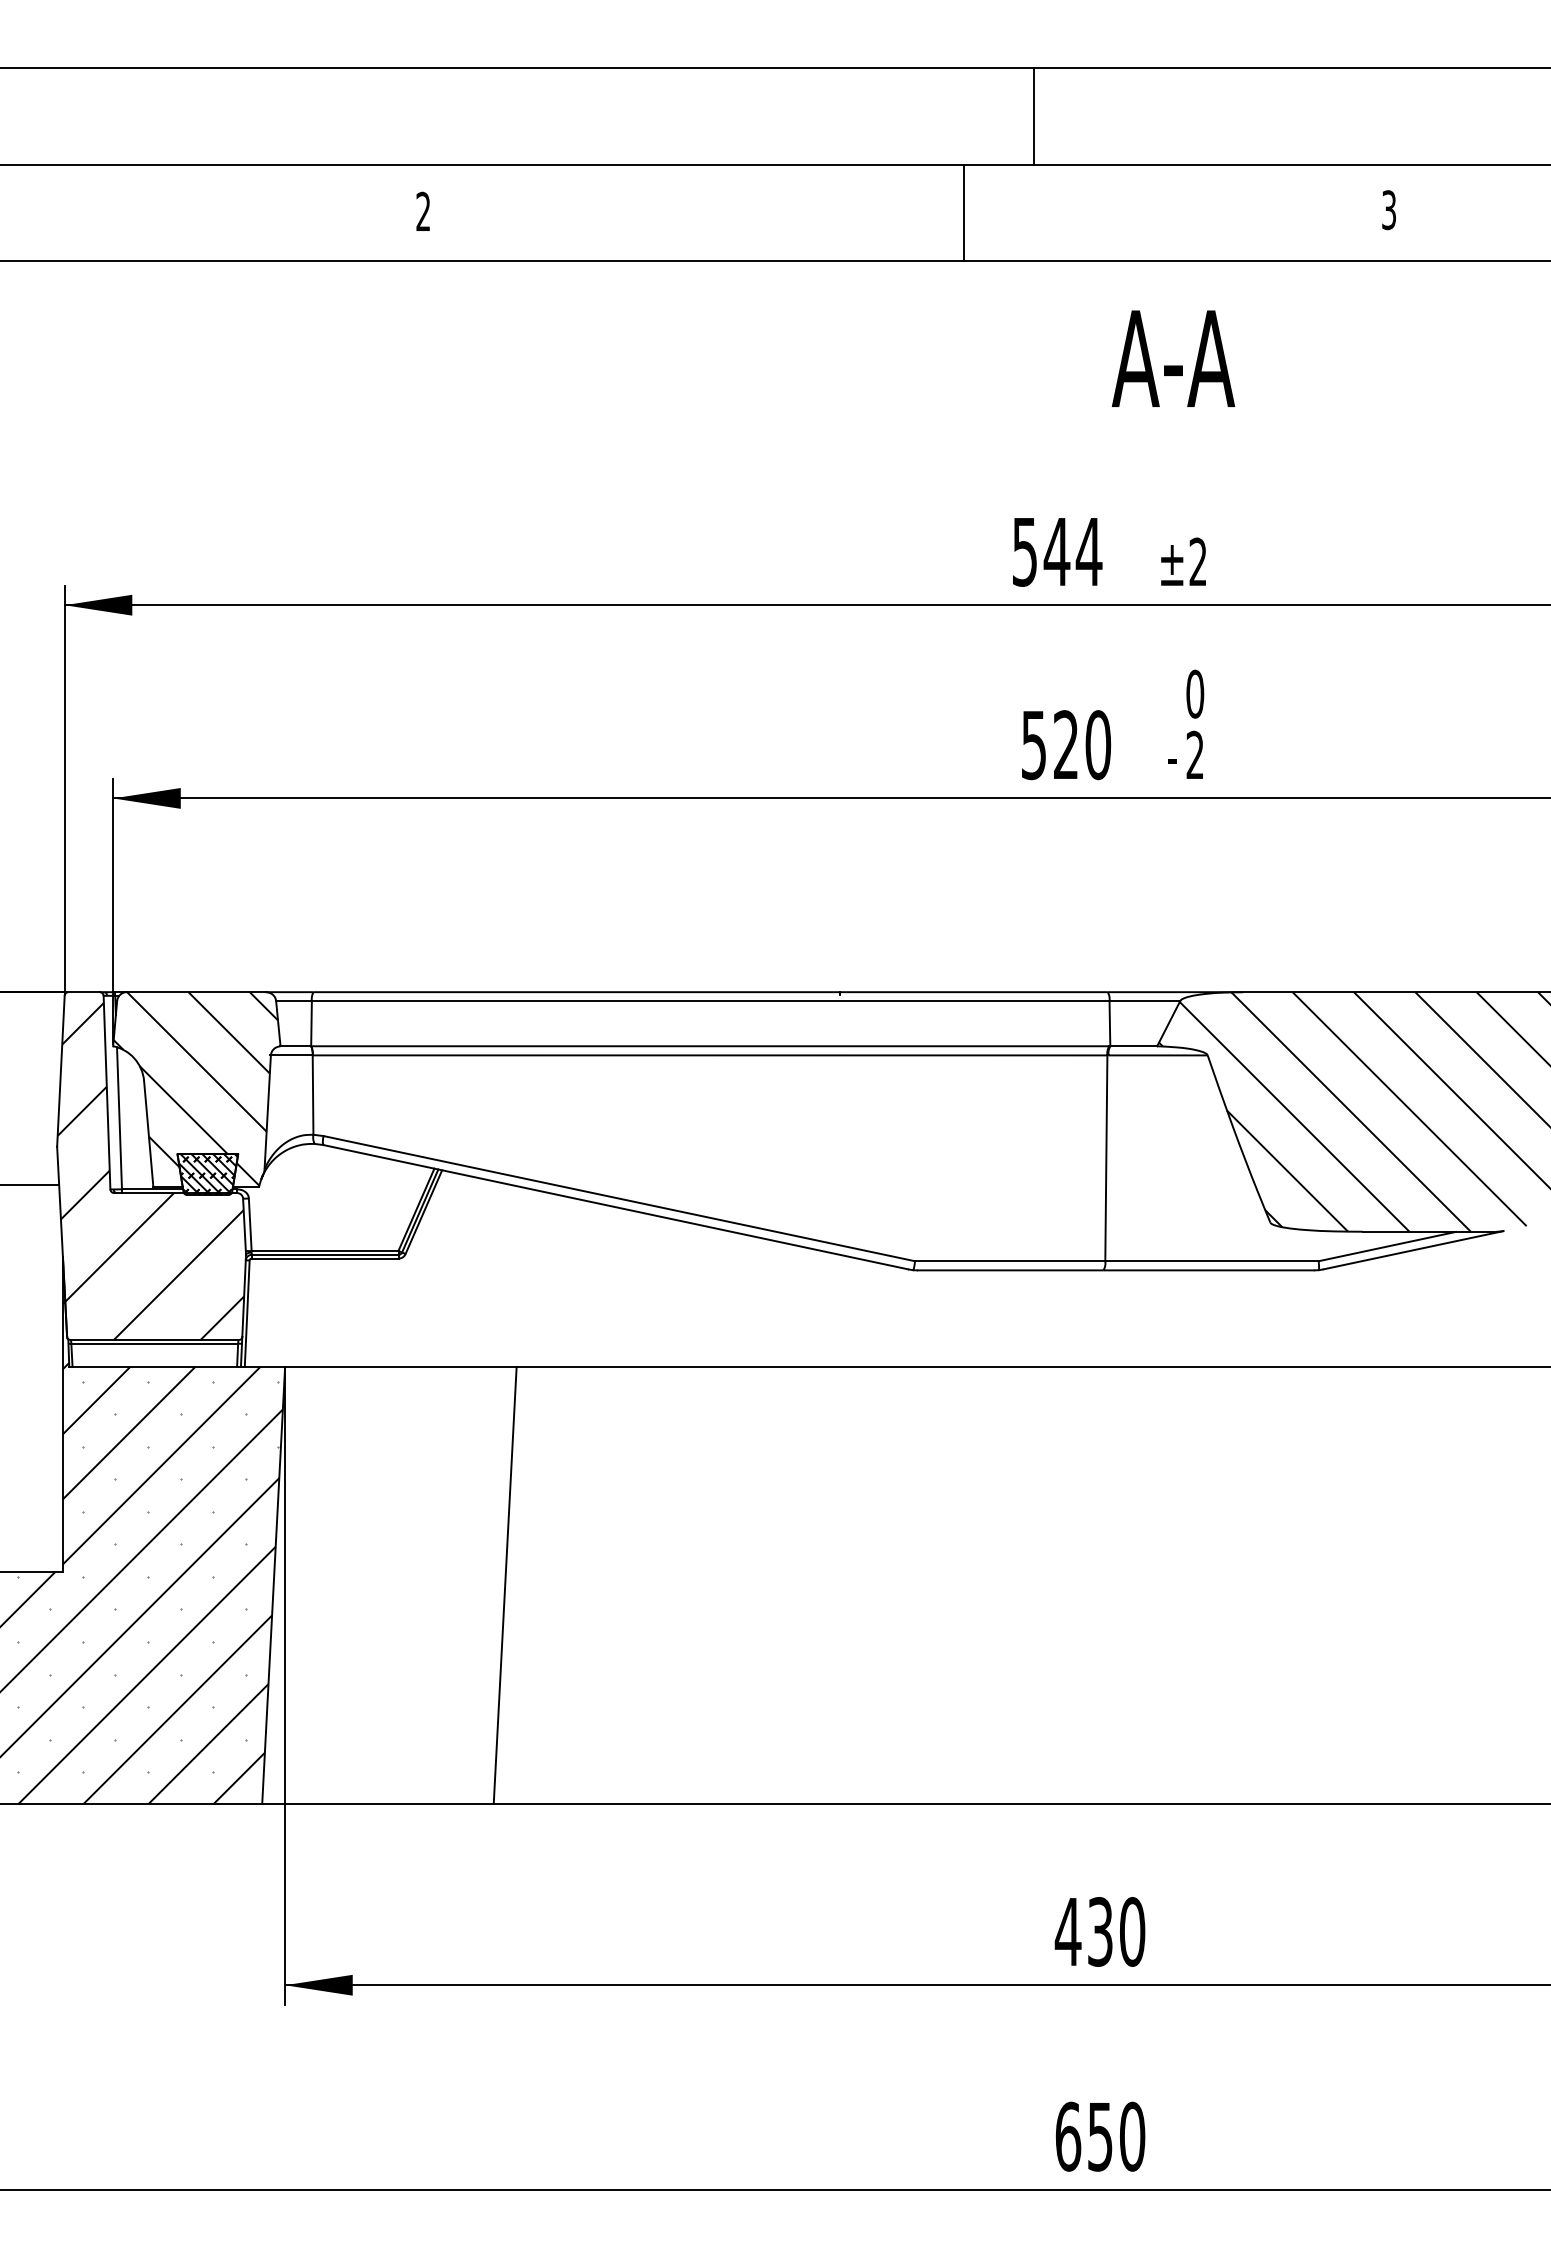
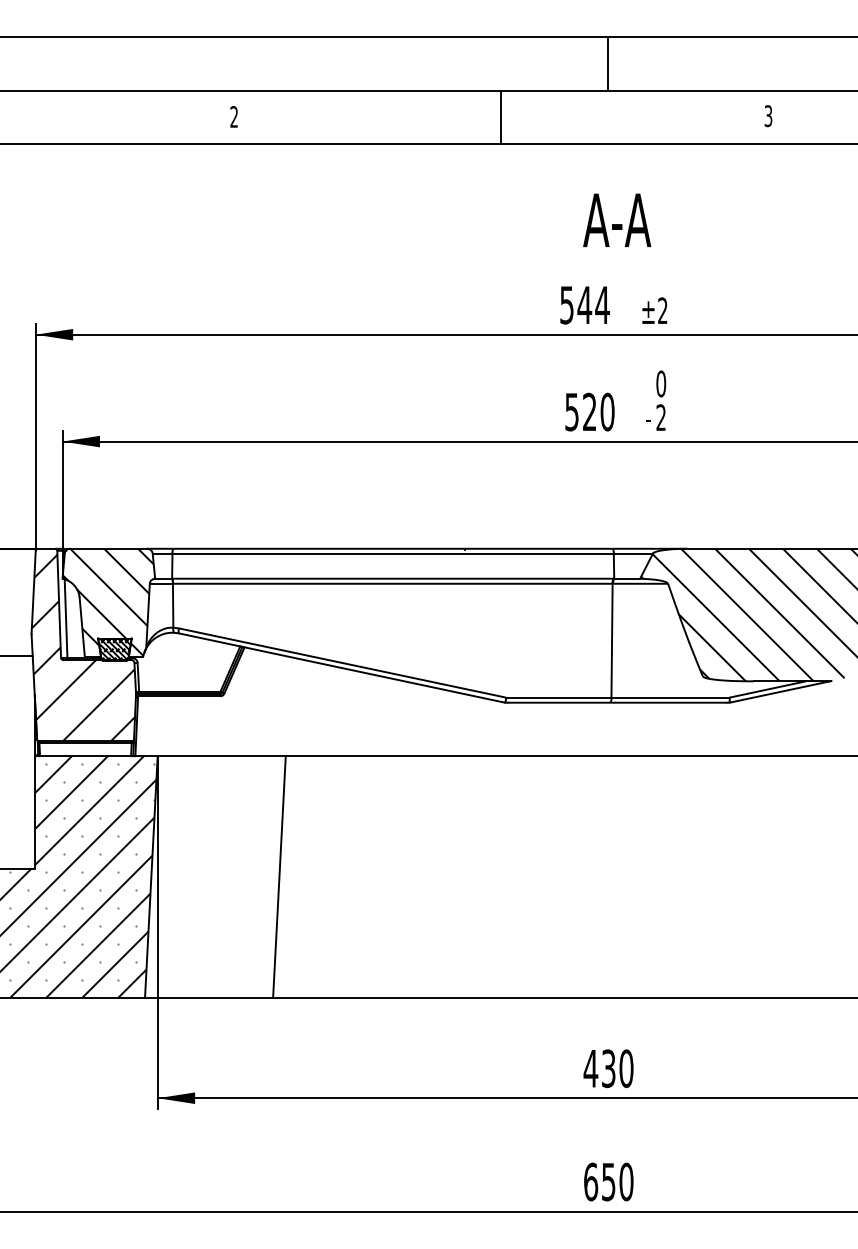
line: (1034, 114) -> (608, 63), moved
line: (964, 212) -> (501, 117), moved
text: (1174, 357) -> (617, 219), moved

